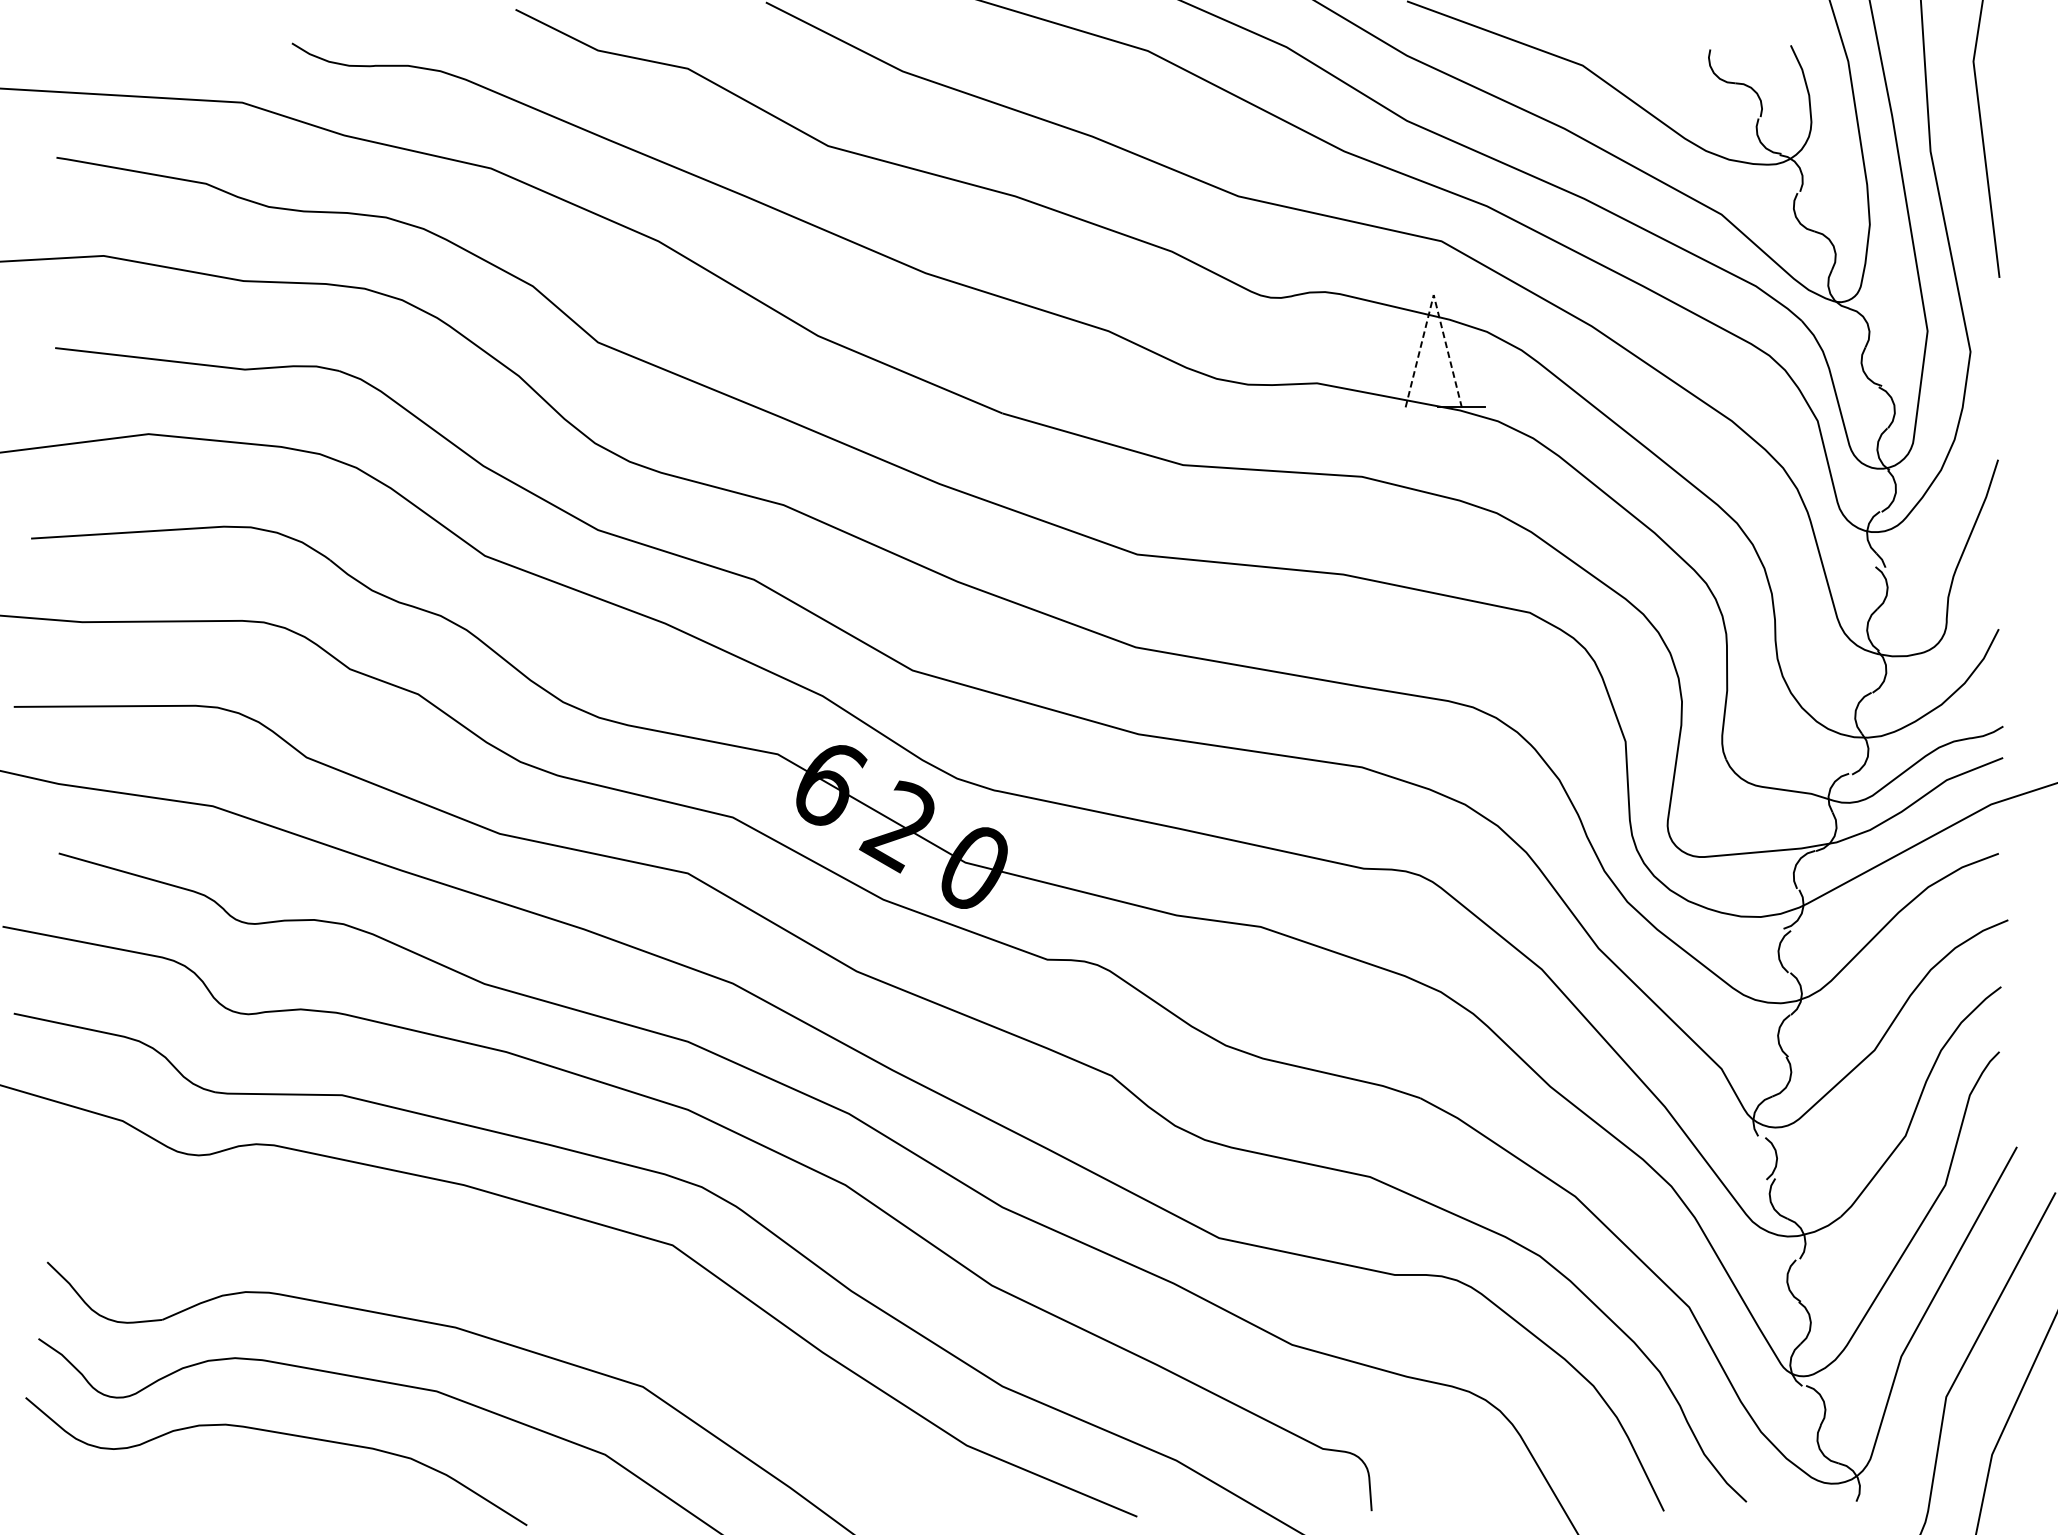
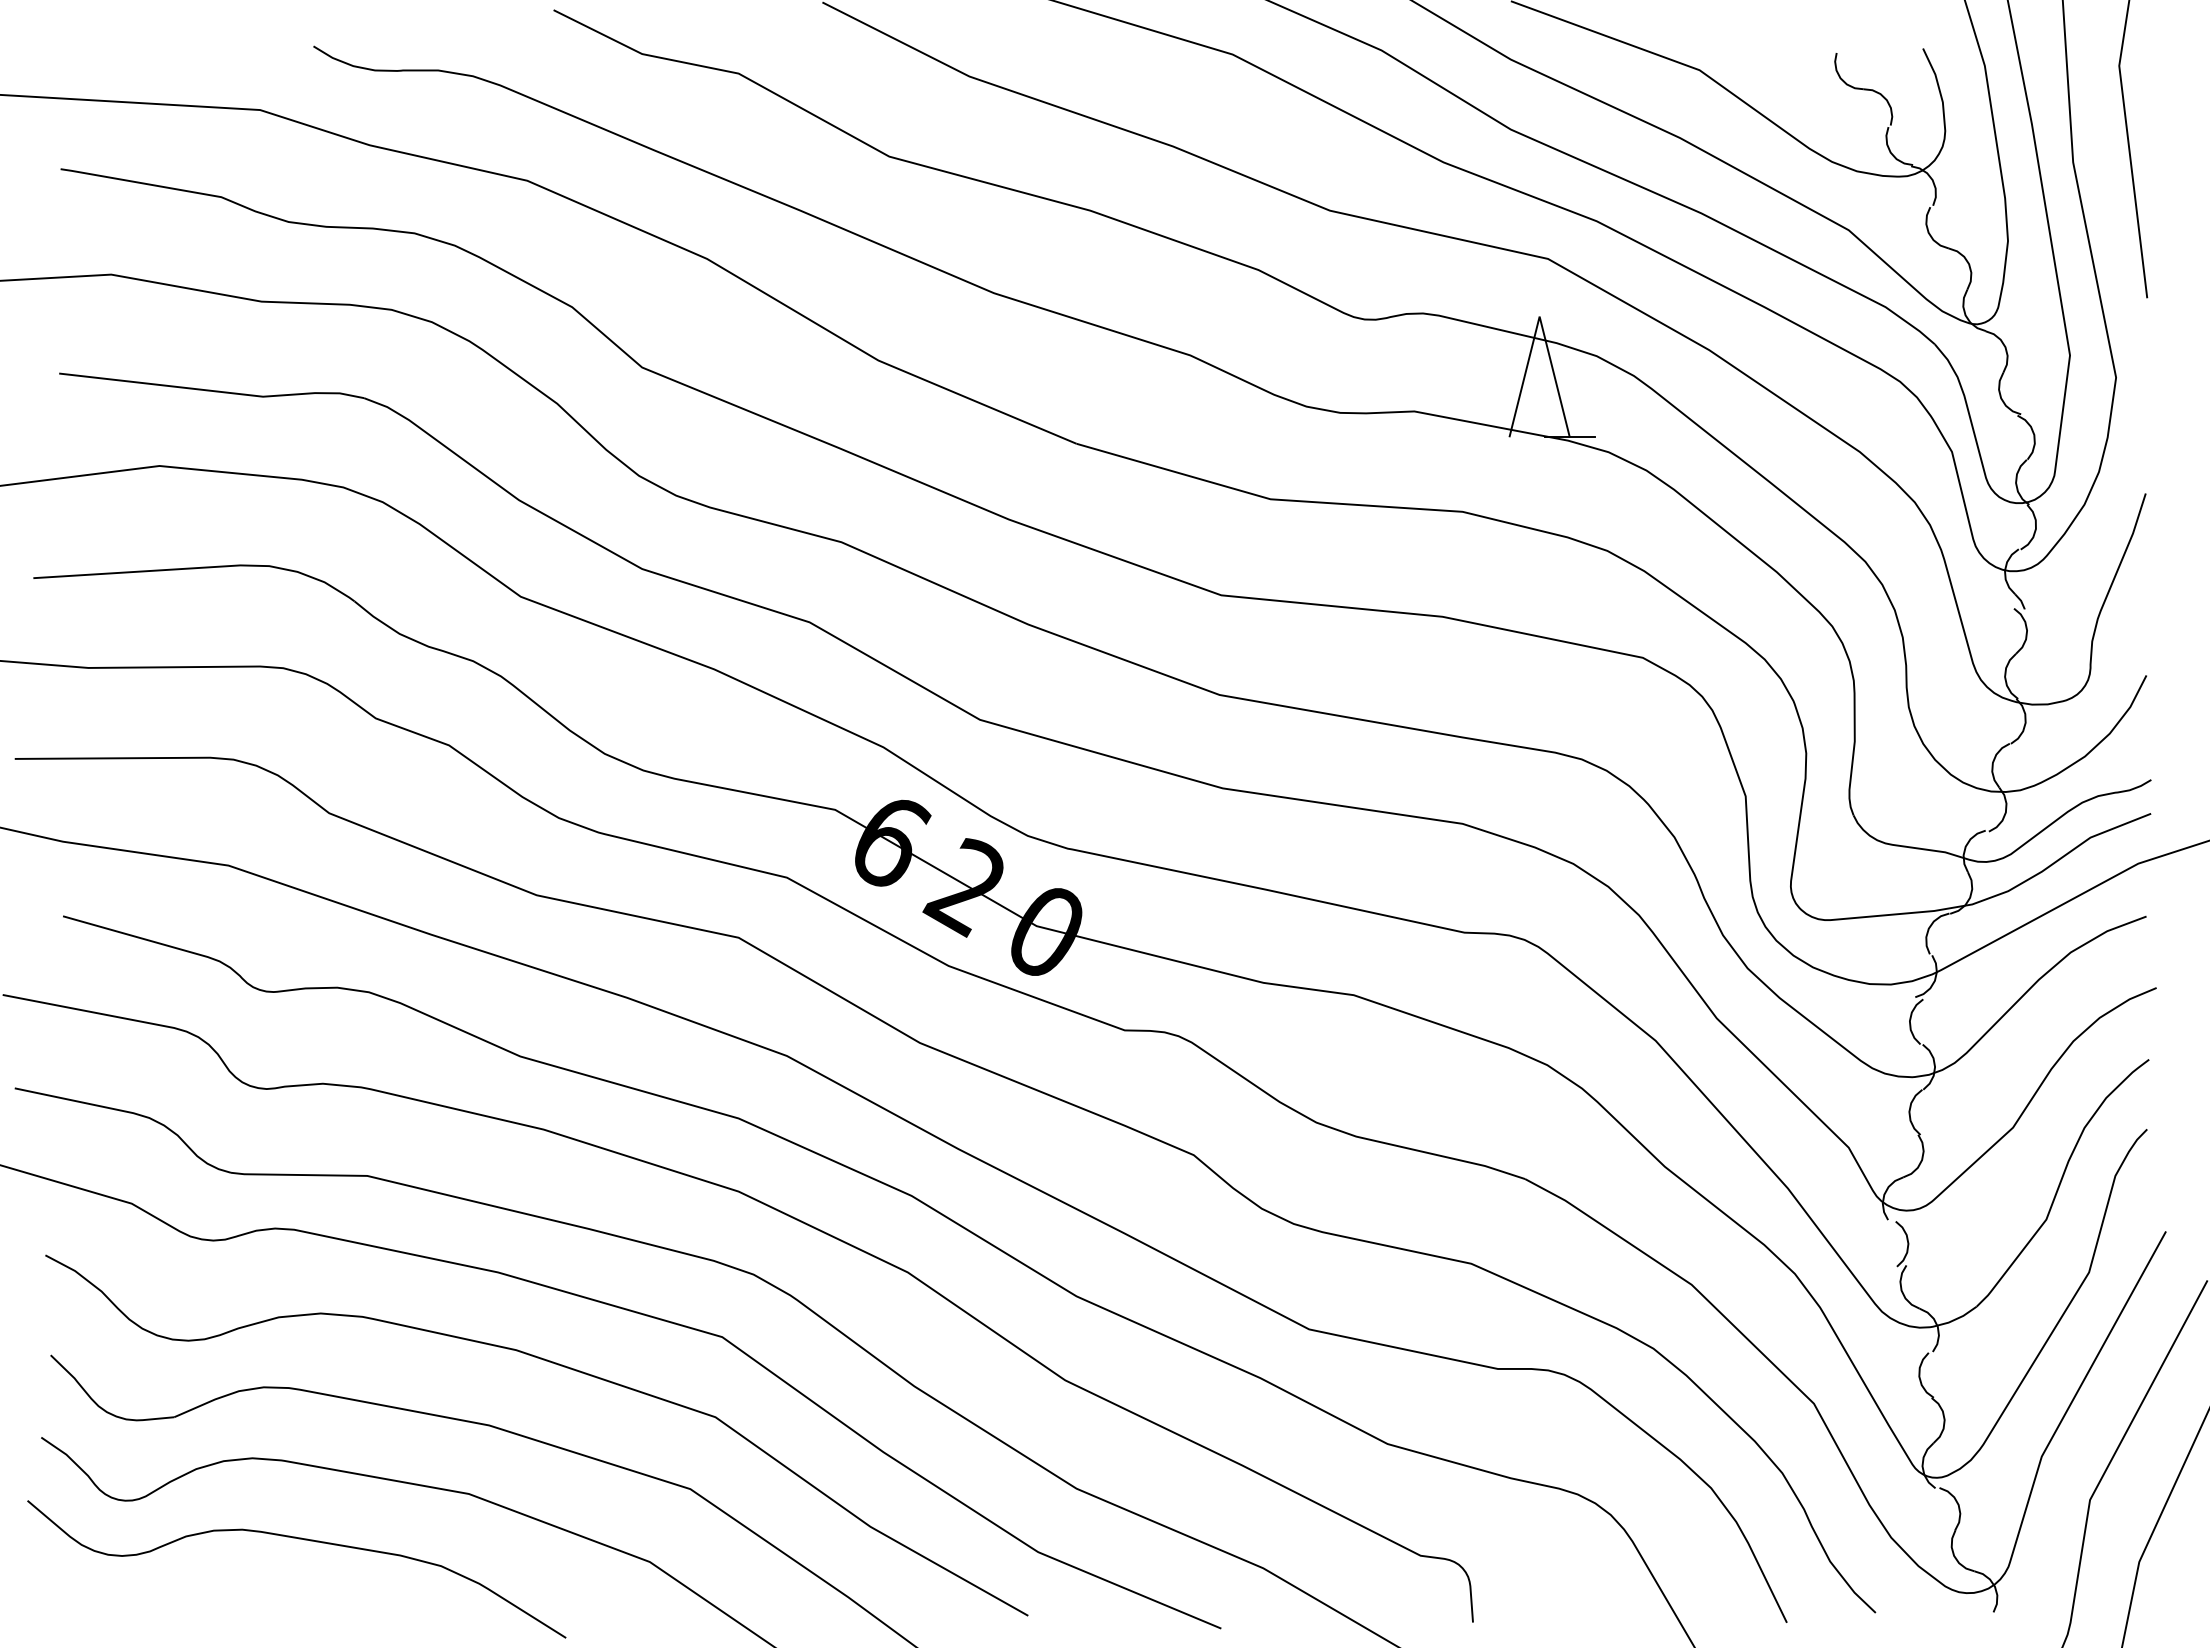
line: (1433, 294) -> (1539, 316), dashed -> solid
curve: (520, 1271) -> (558, 1365), added

